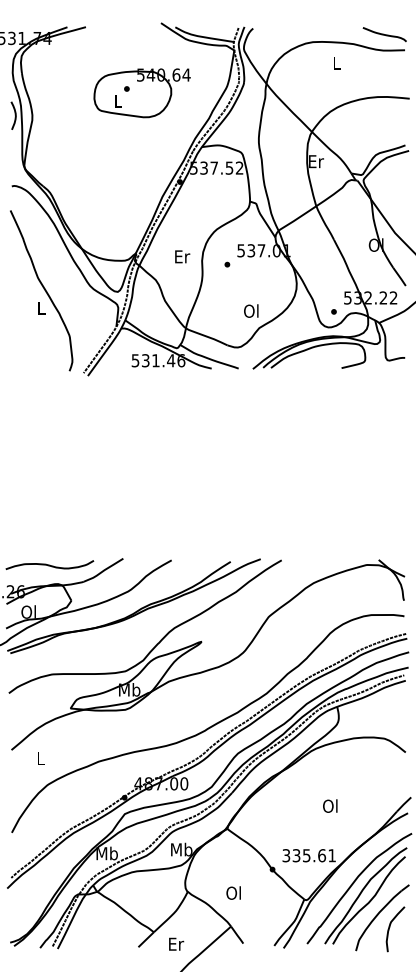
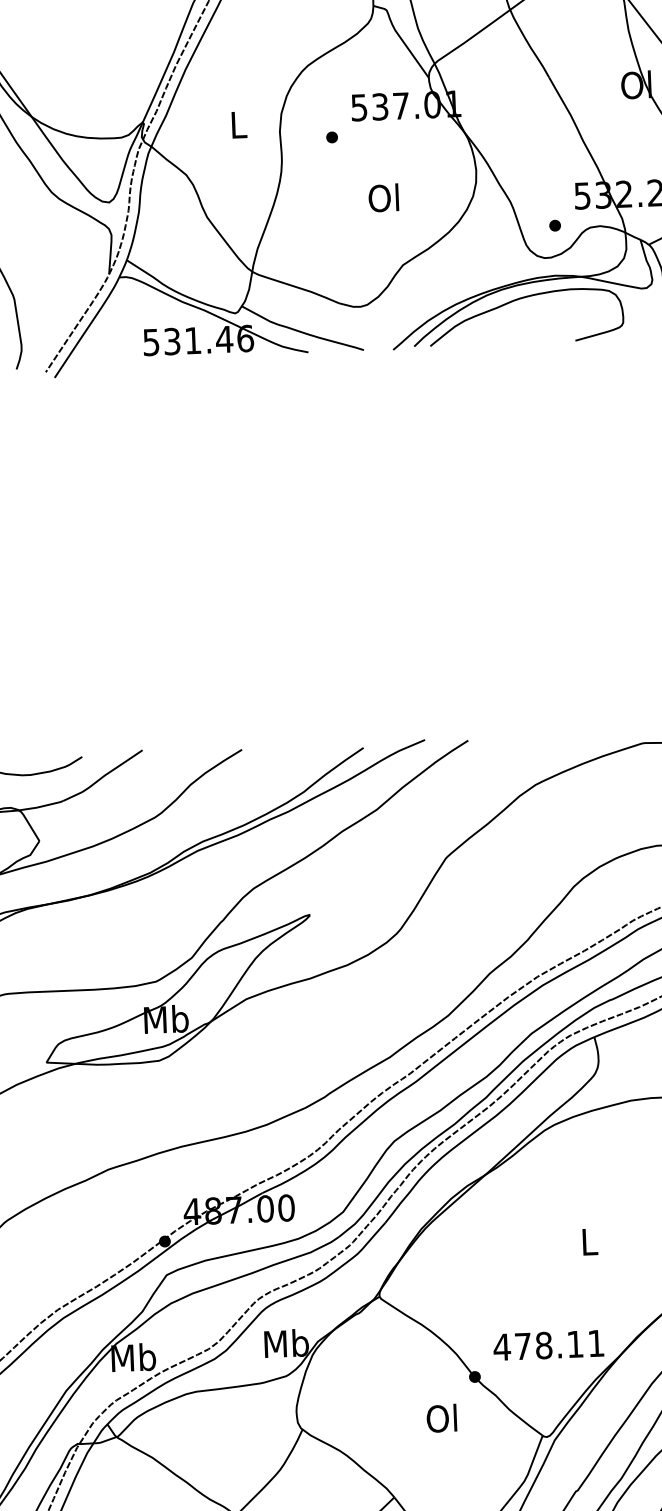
text: (182, 256) -> (239, 124), Er -> L
text: (251, 310) -> (384, 196), moved
text: (330, 805) -> (588, 1240), Ol -> L
text: (304, 855) -> (539, 1345), 335.61 -> 478.11
text: (233, 892) -> (441, 1417), moved

